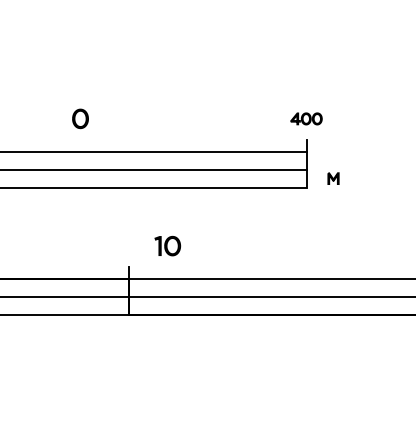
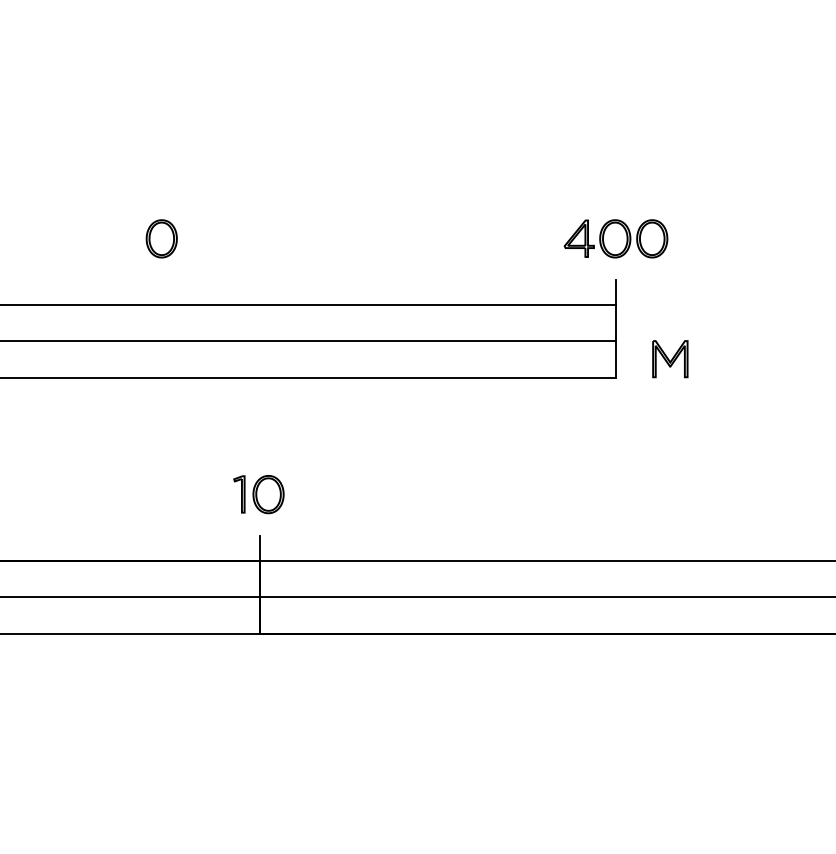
part: (306, 118) -> (615, 238), size x1.67
part: (333, 178) -> (670, 358), size x1.67
part: (167, 245) -> (258, 493), moved

